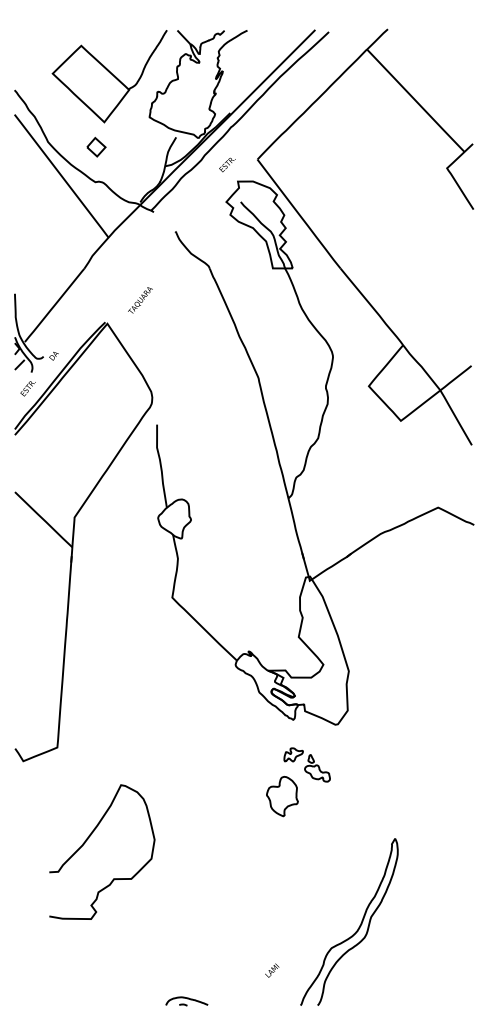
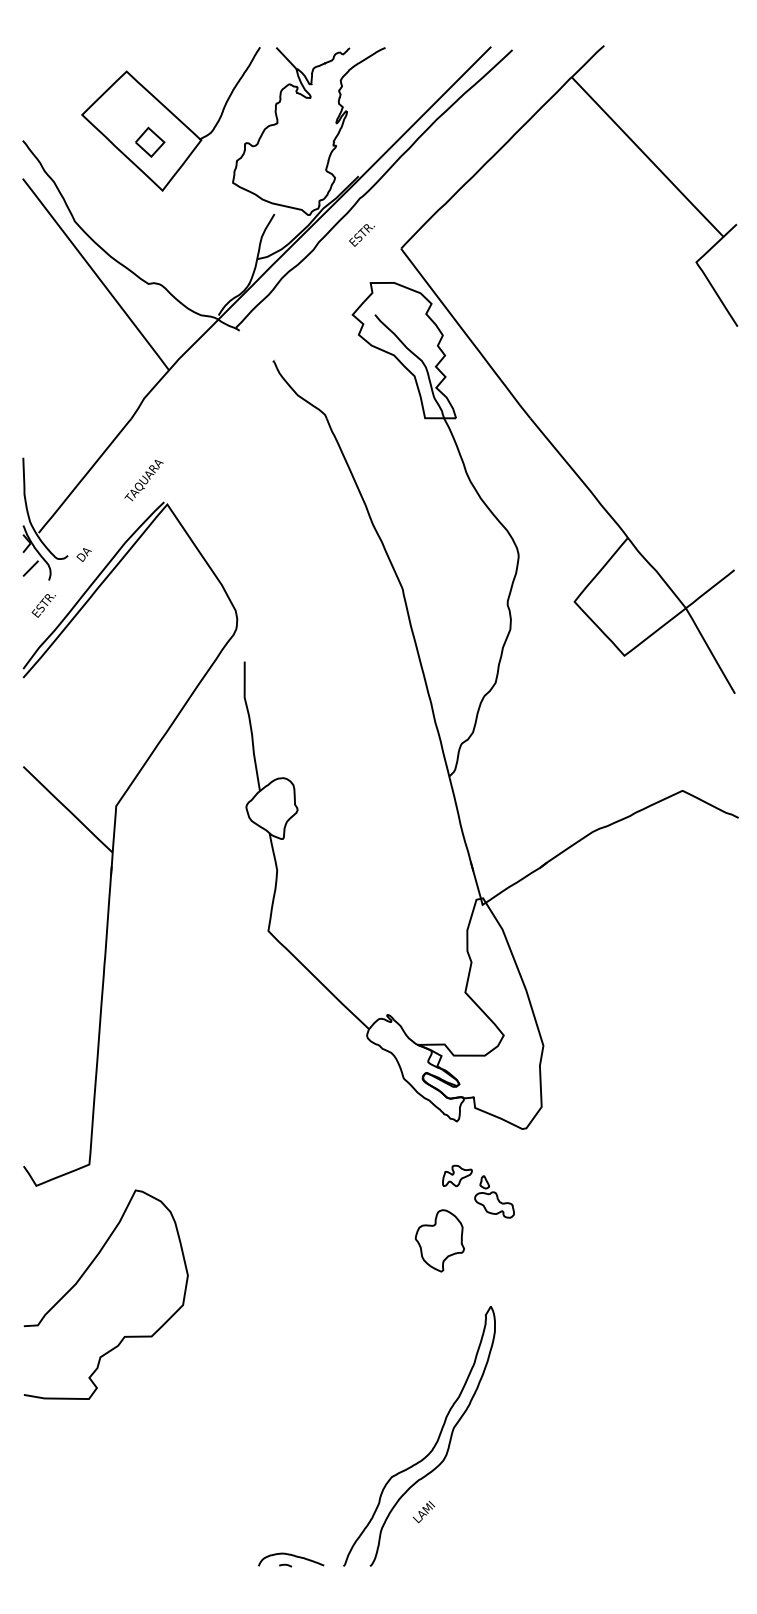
part: (96, 146) -> (150, 141), moved
text: (227, 164) -> (362, 234), moved
text: (140, 300) -> (144, 480), moved
curve: (88, 839) -> (84, 1275), moved
curve: (357, 928) -> (432, 1446), moved

